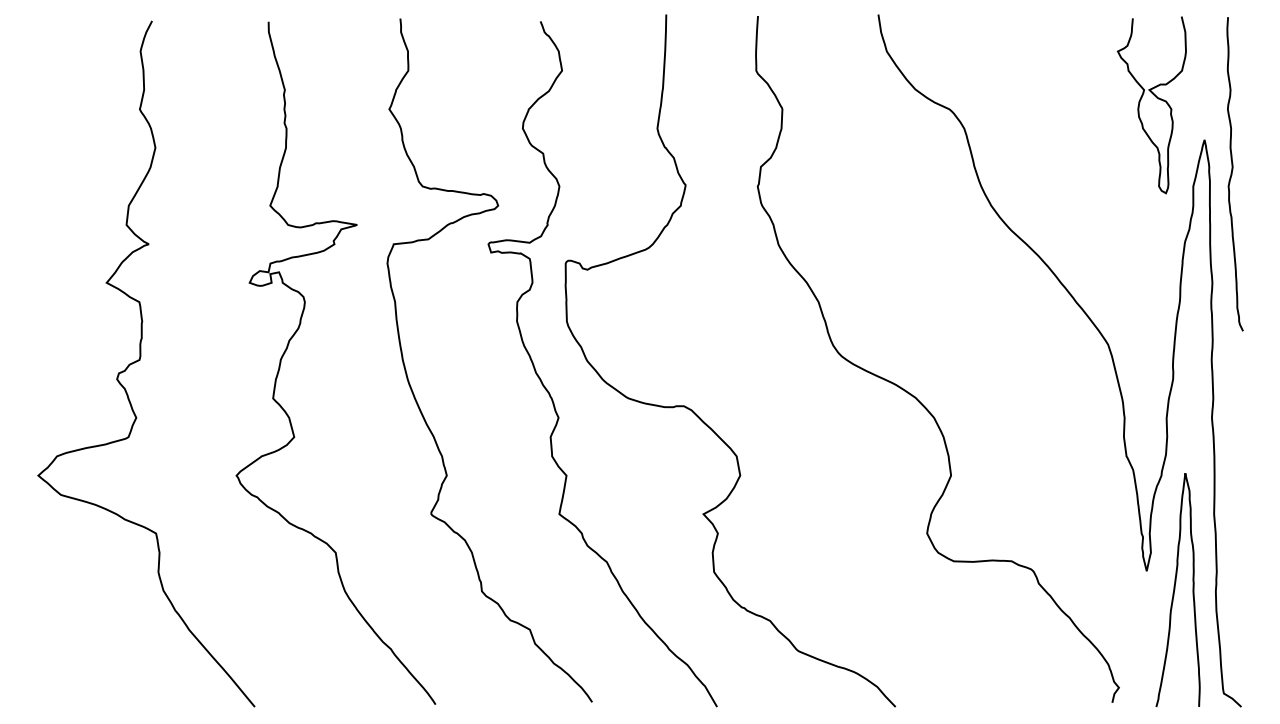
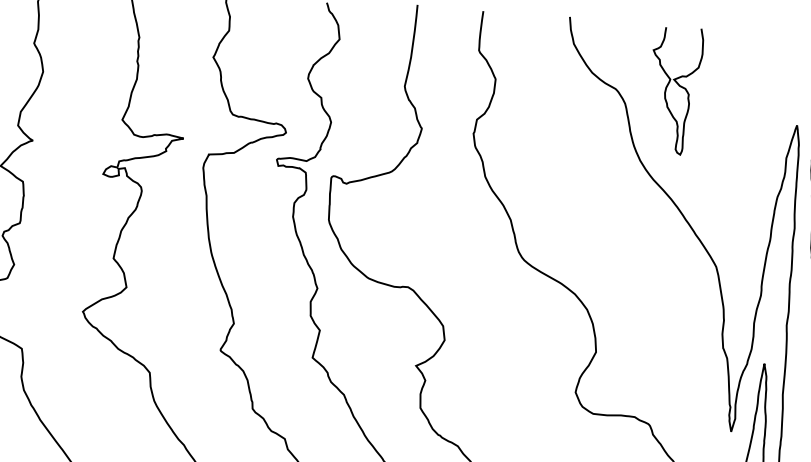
curve: (1156, 98) -> (678, 86), moved

